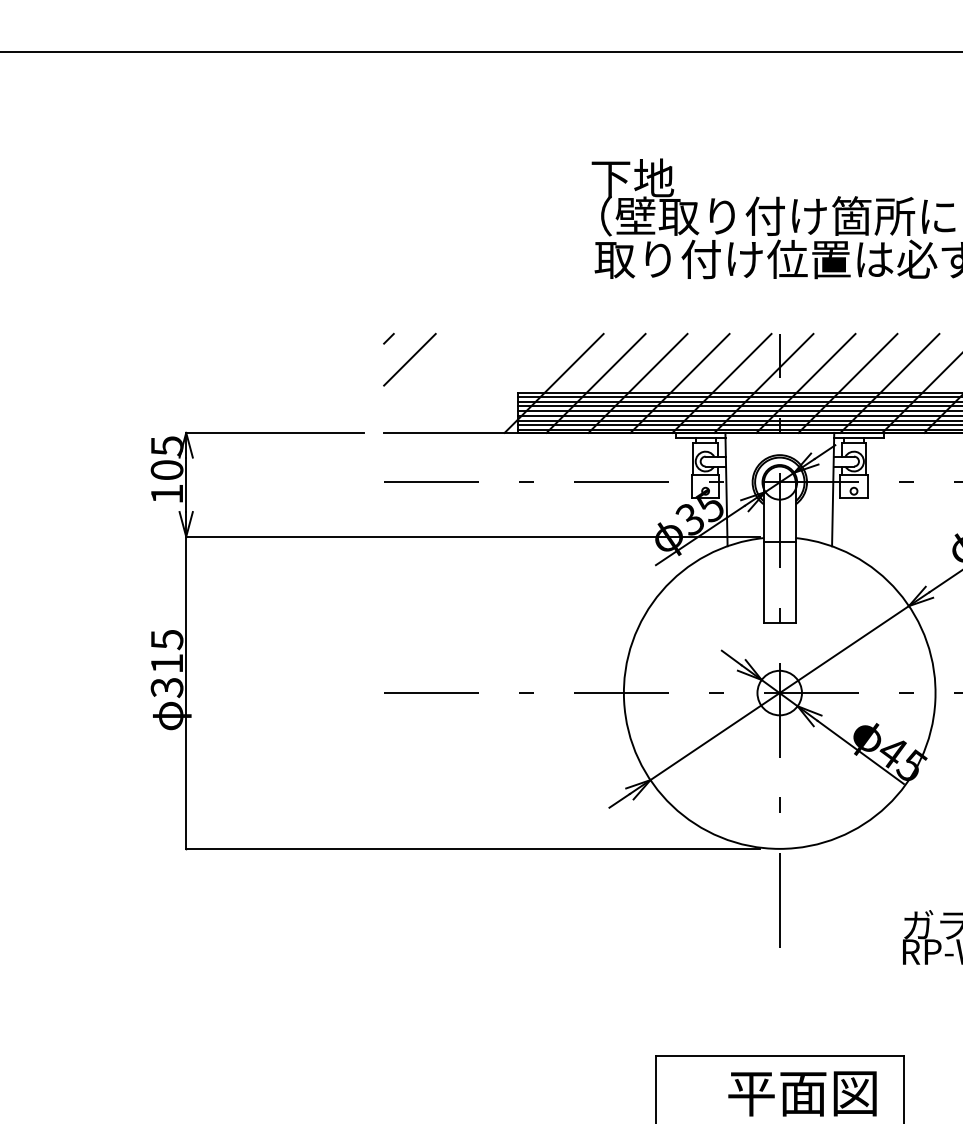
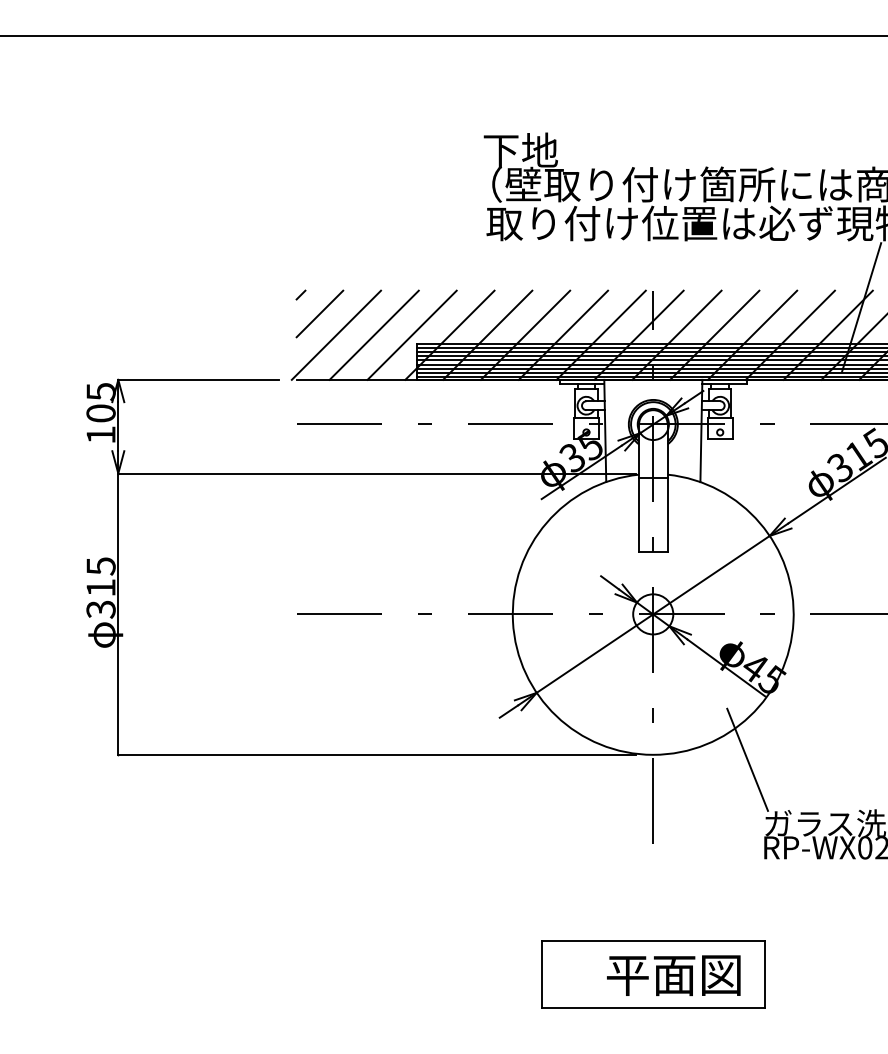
line: (428, 382) -> (336, 334), added
line: (469, 382) -> (373, 334), added
line: (511, 382) -> (411, 334), added
line: (884, 854) -> (747, 759), added

